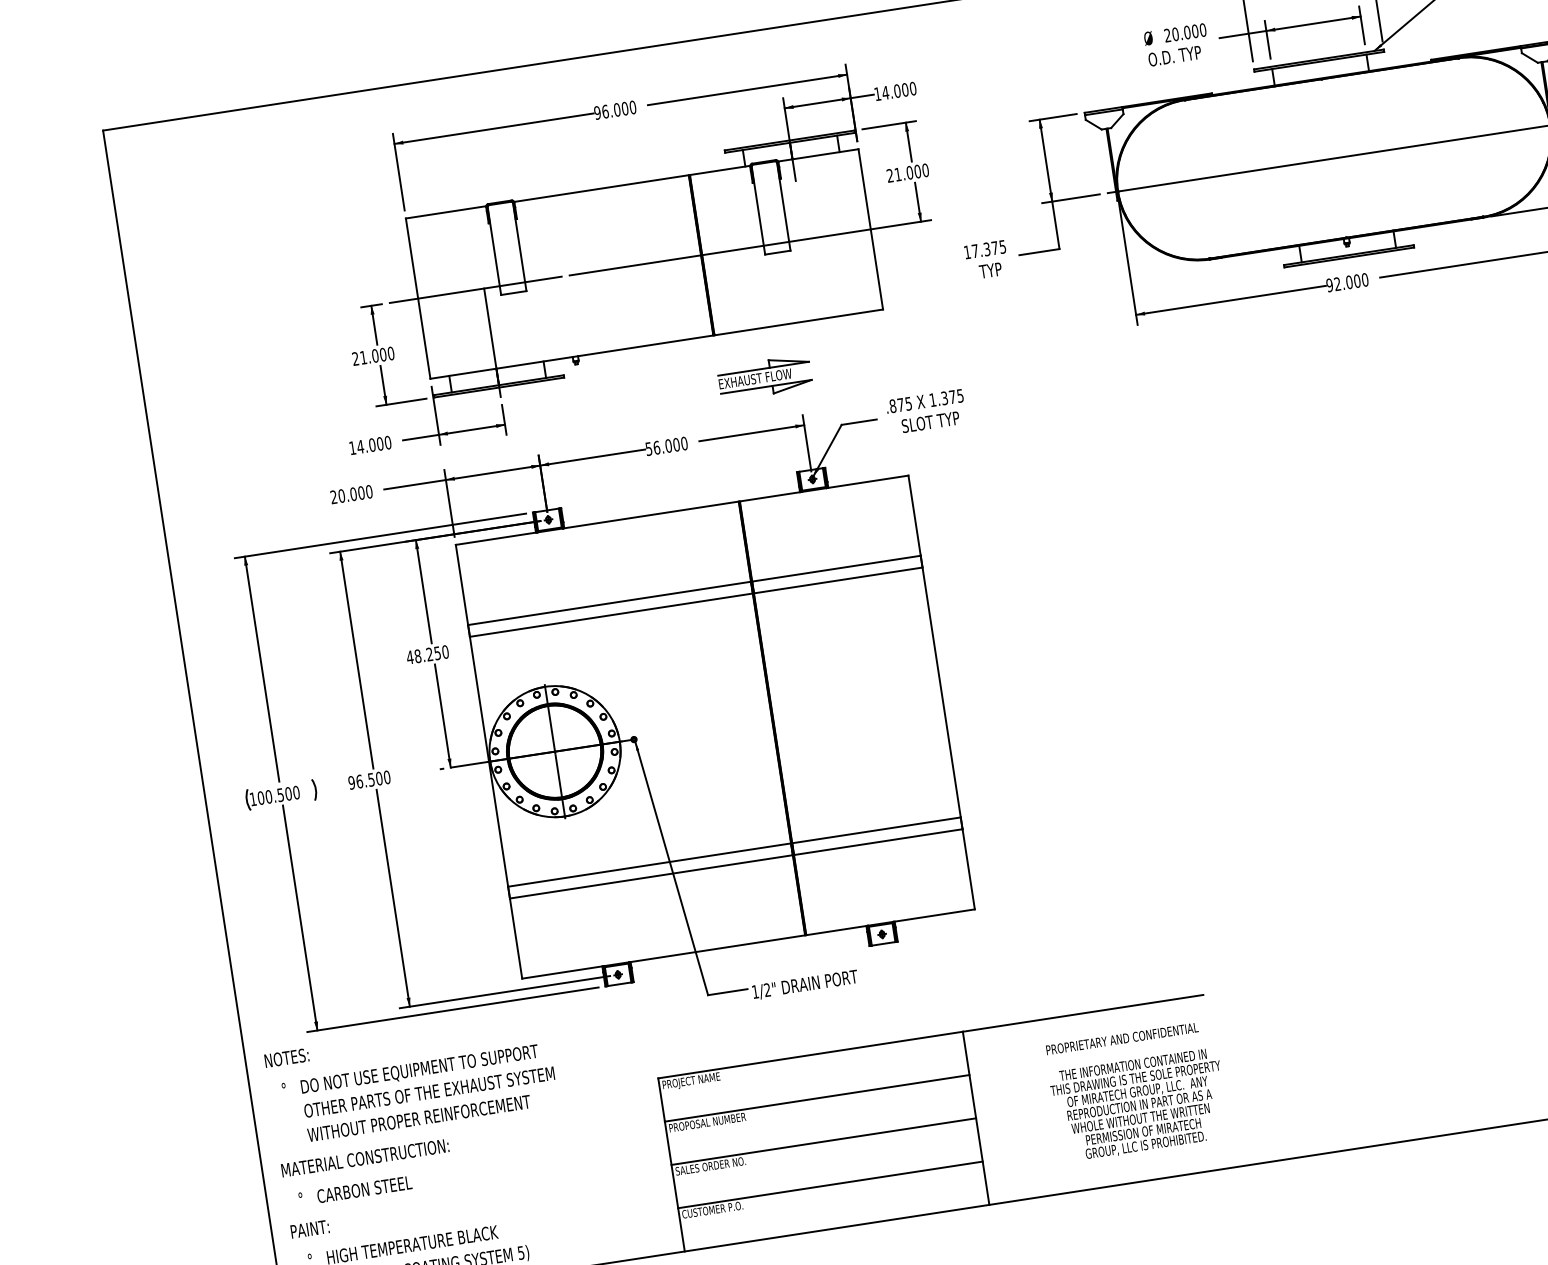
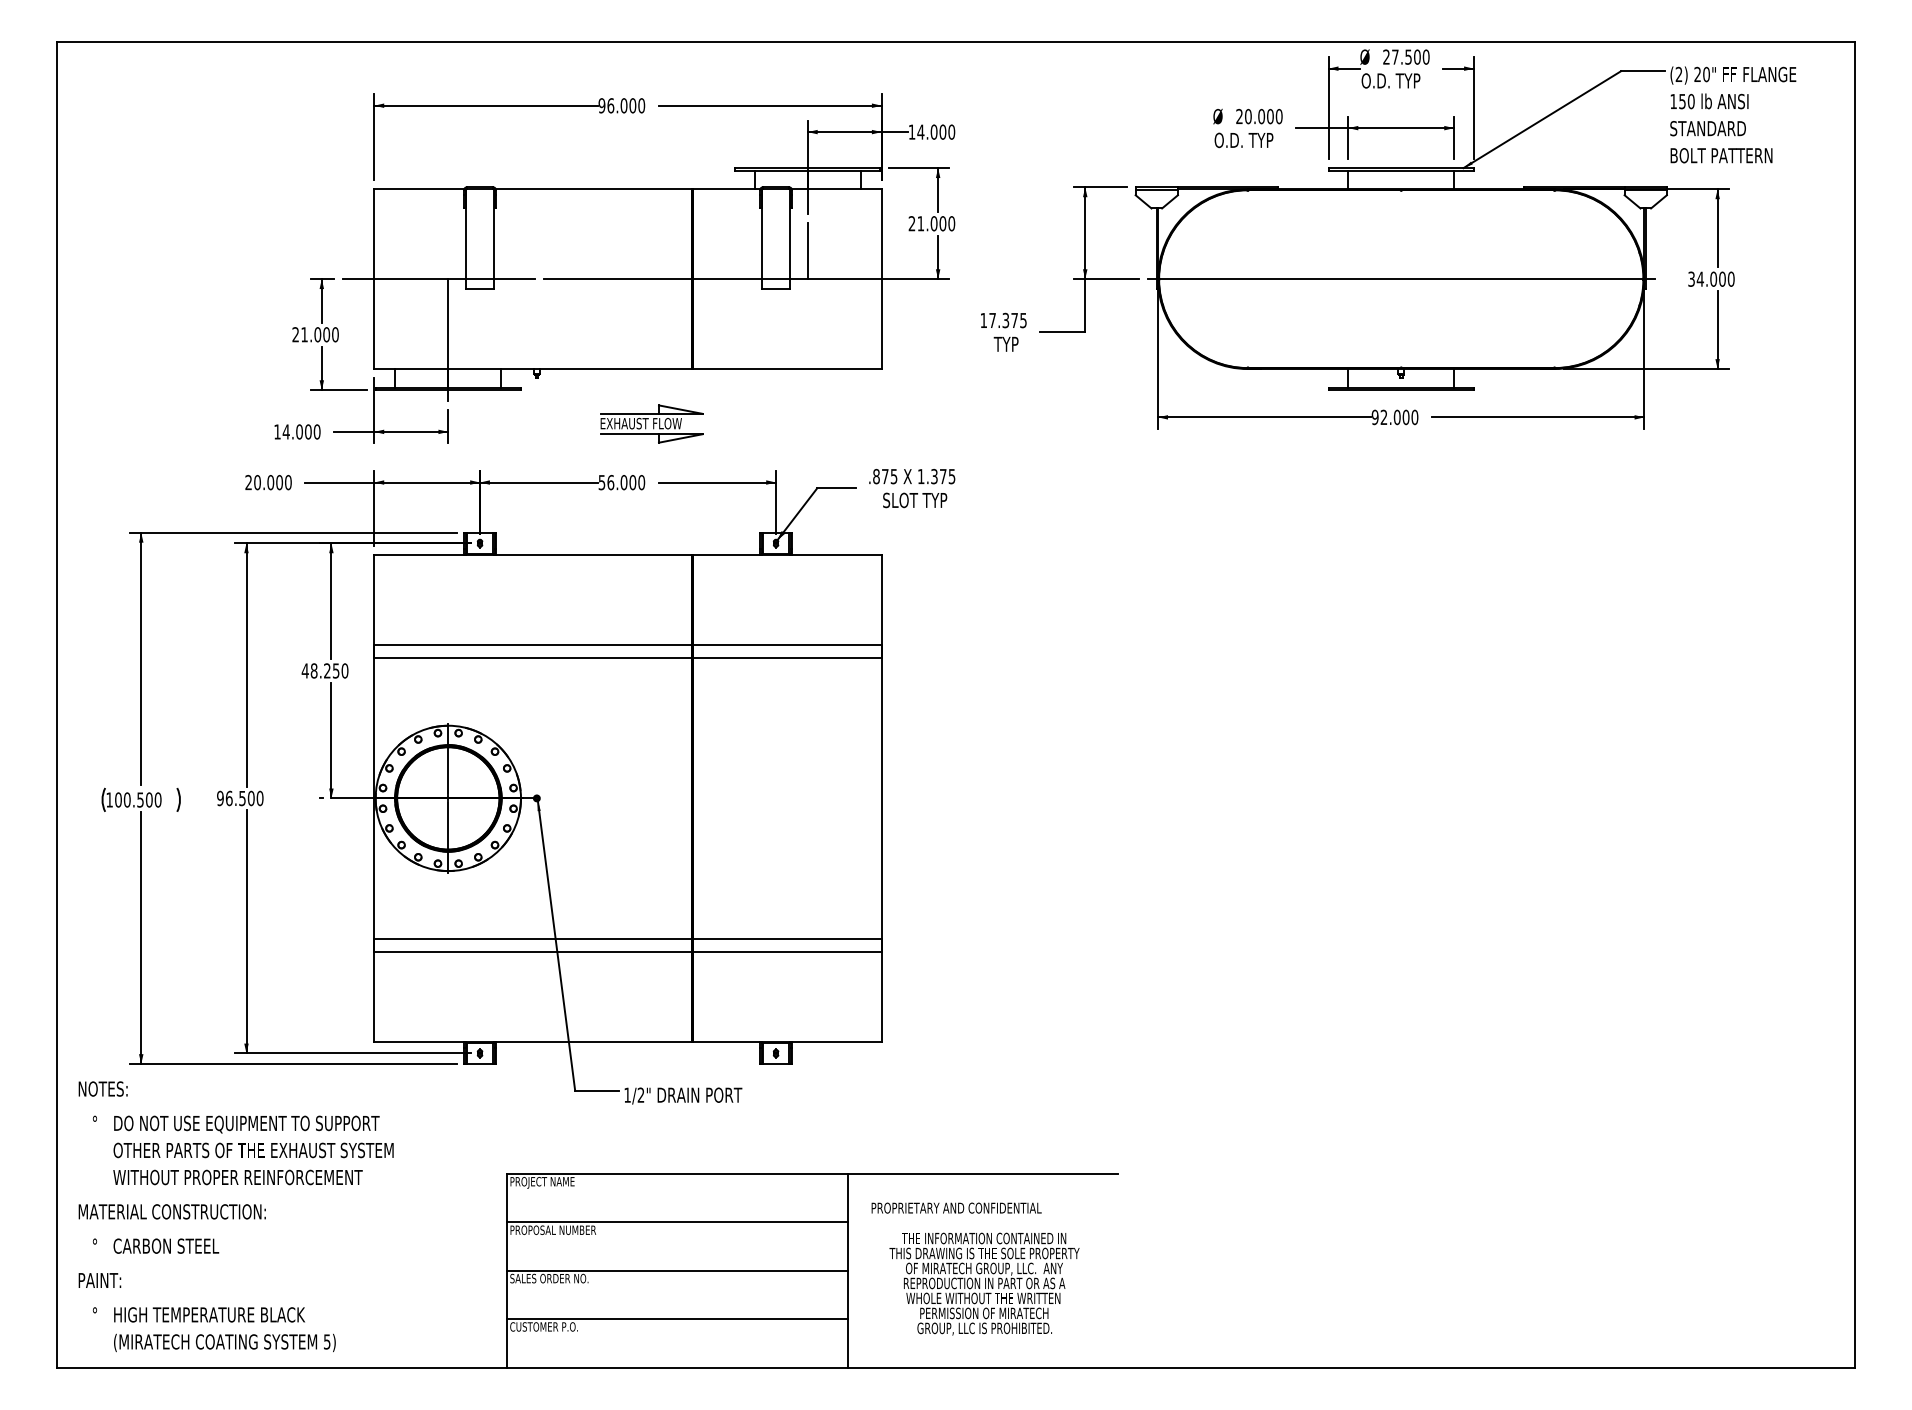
line: (800, 213) -> (807, 250), added
part: (764, 377) -> (651, 423), moved
text: (1122, 1038) -> (956, 1207), moved
text: (1139, 1105) -> (984, 1283), moved

